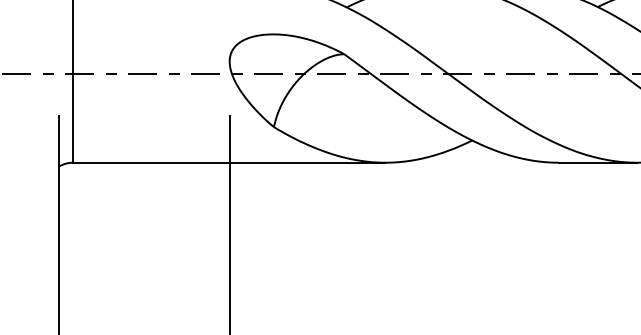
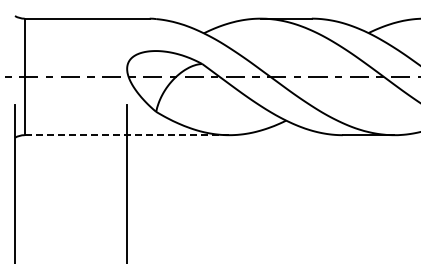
line: (230, 163) -> (127, 135), solid -> dashed

